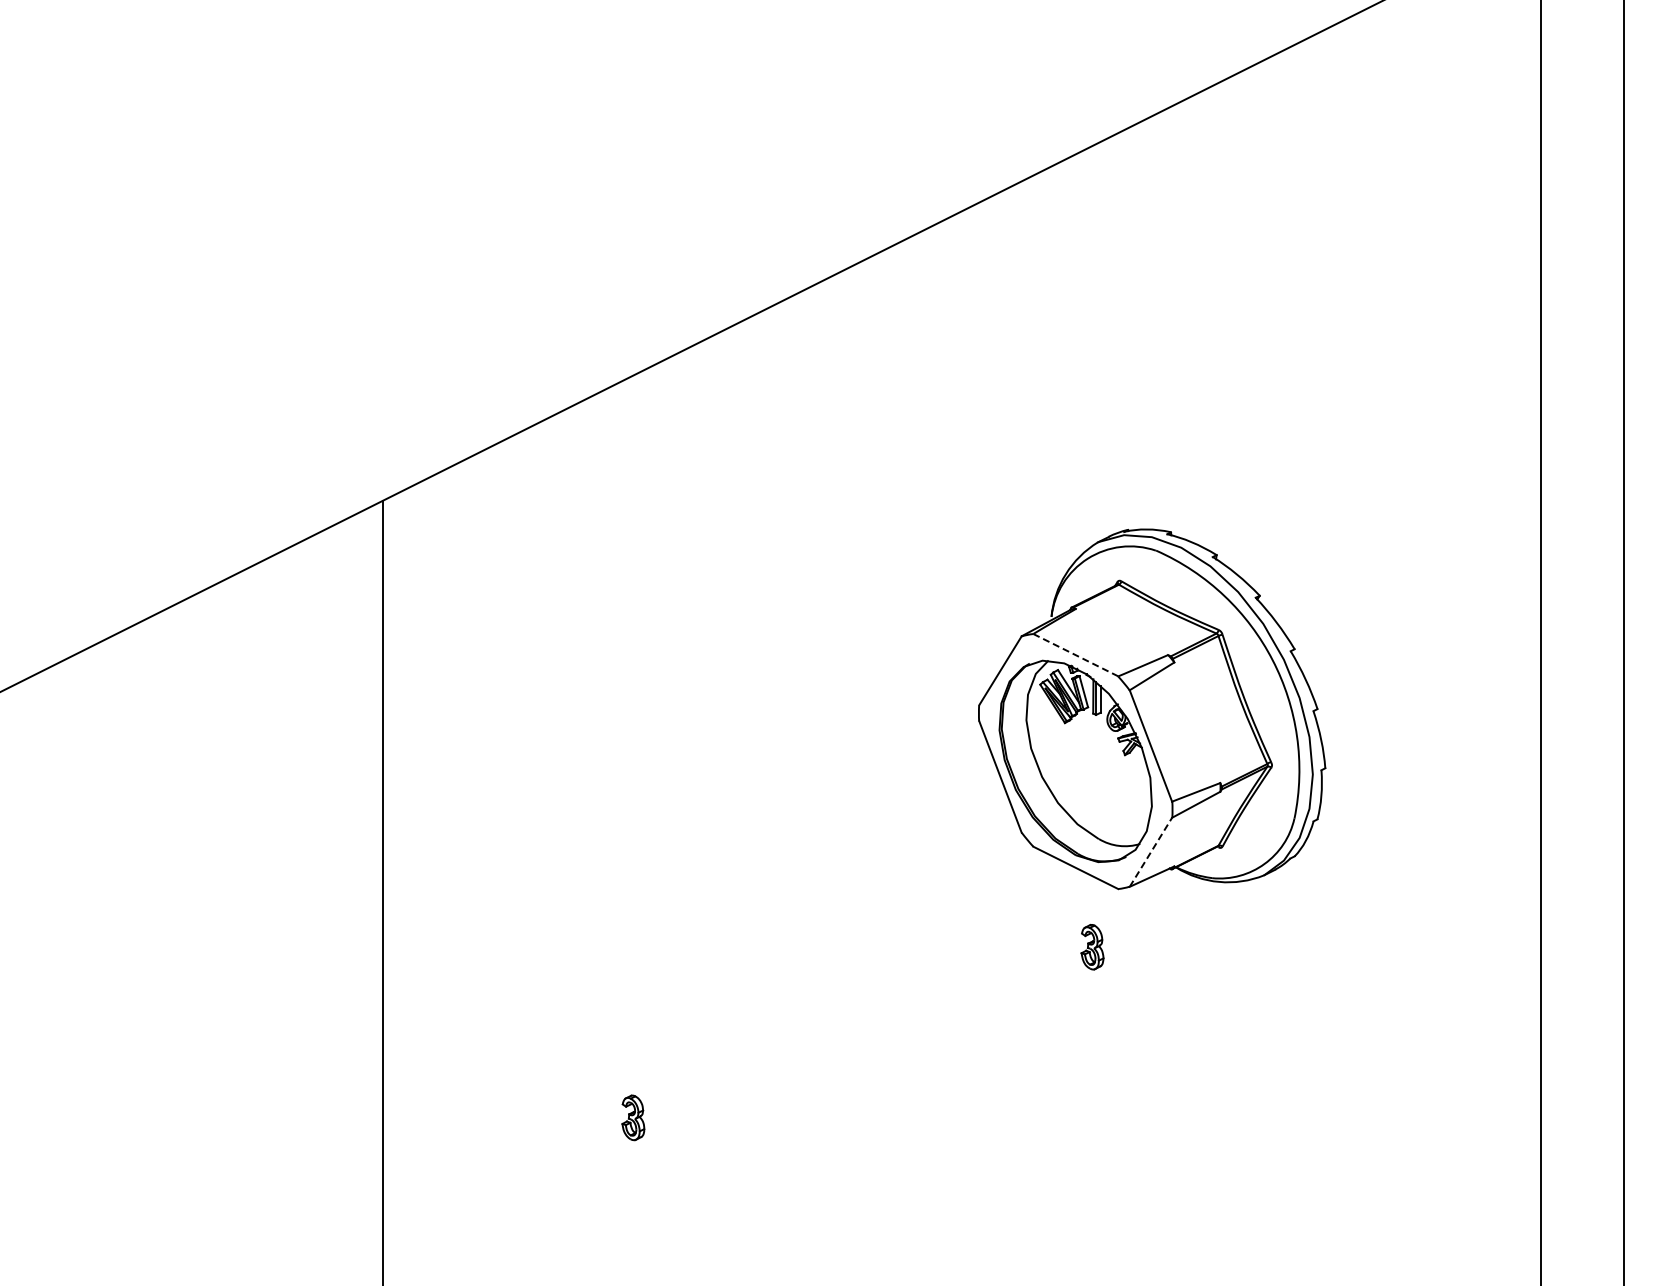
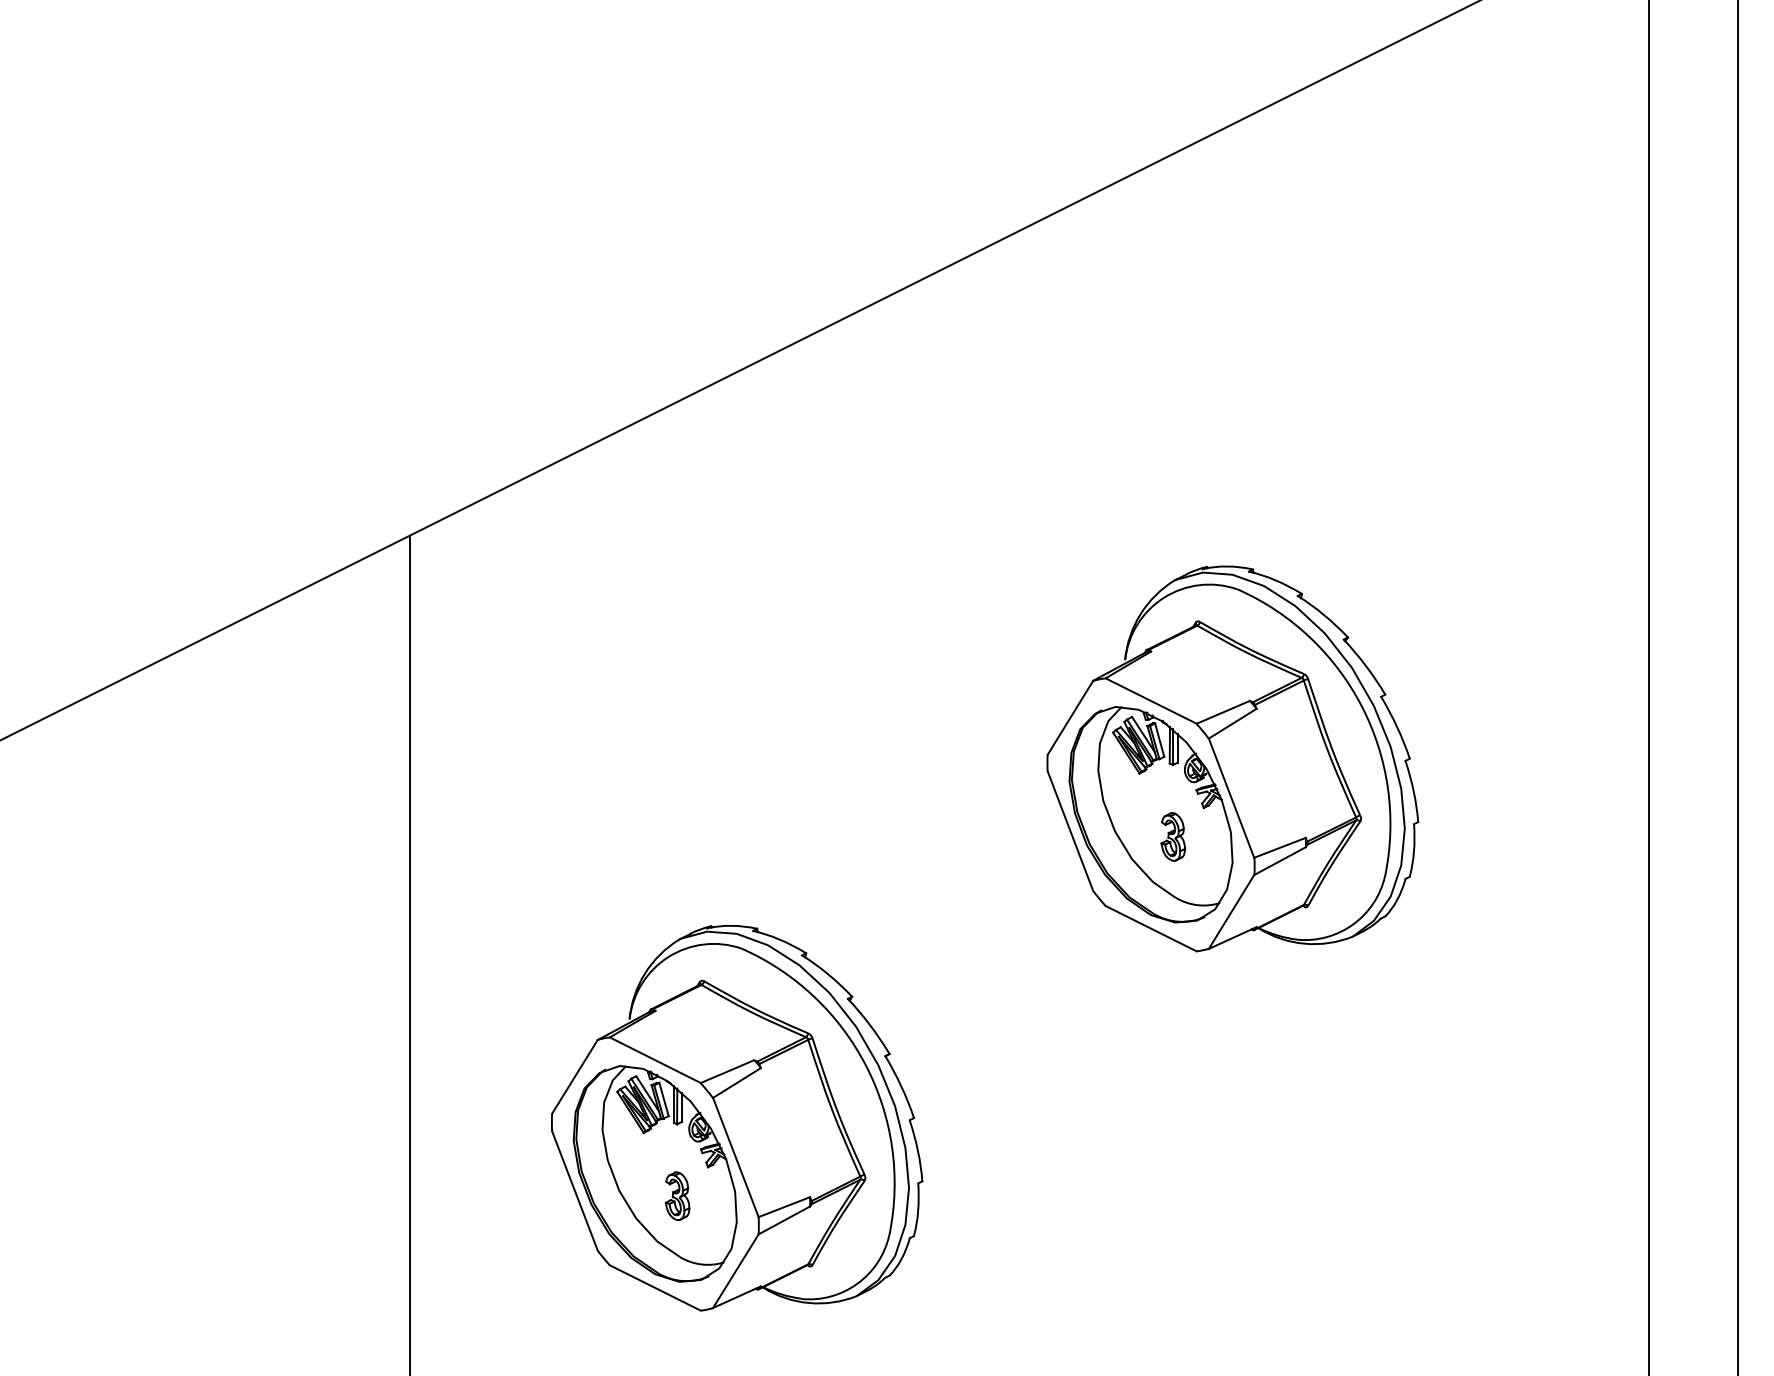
line: (1075, 654) -> (1150, 700), dashed -> solid
line: (1151, 851) -> (1232, 911), dashed -> solid
part: (1092, 946) -> (1173, 836), moved
part: (689, 1044) -> (737, 1117), added

